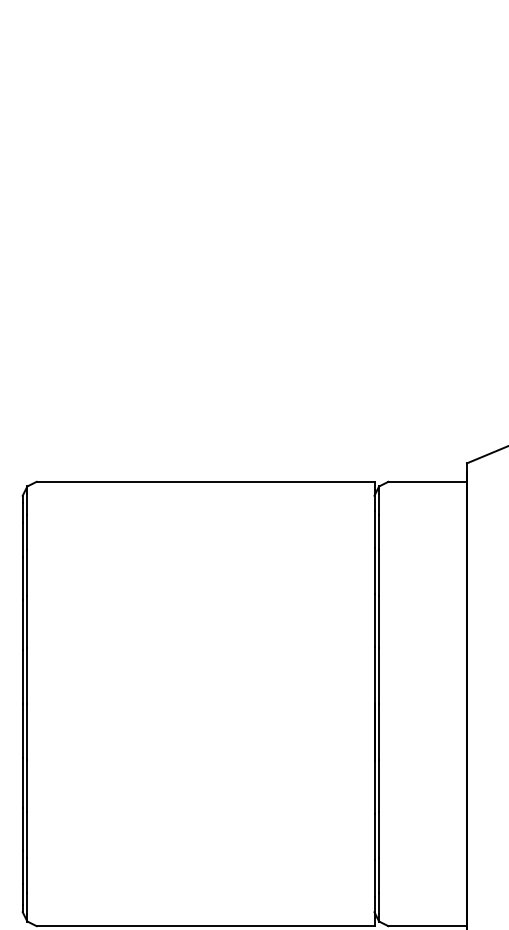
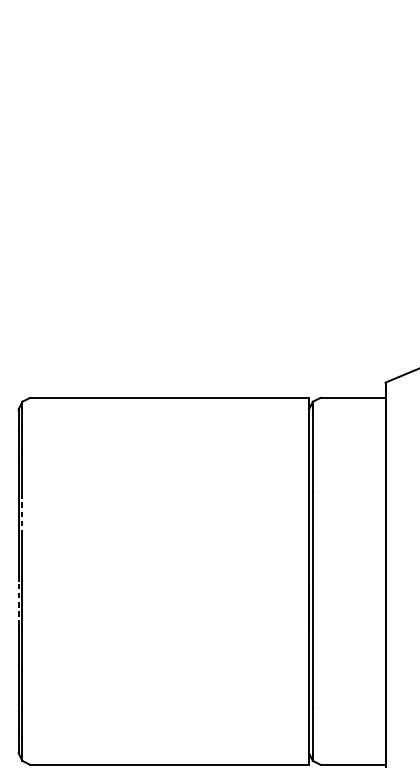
line: (27, 621) -> (22, 513), solid -> dashed
line: (22, 730) -> (18, 603), solid -> dashed

